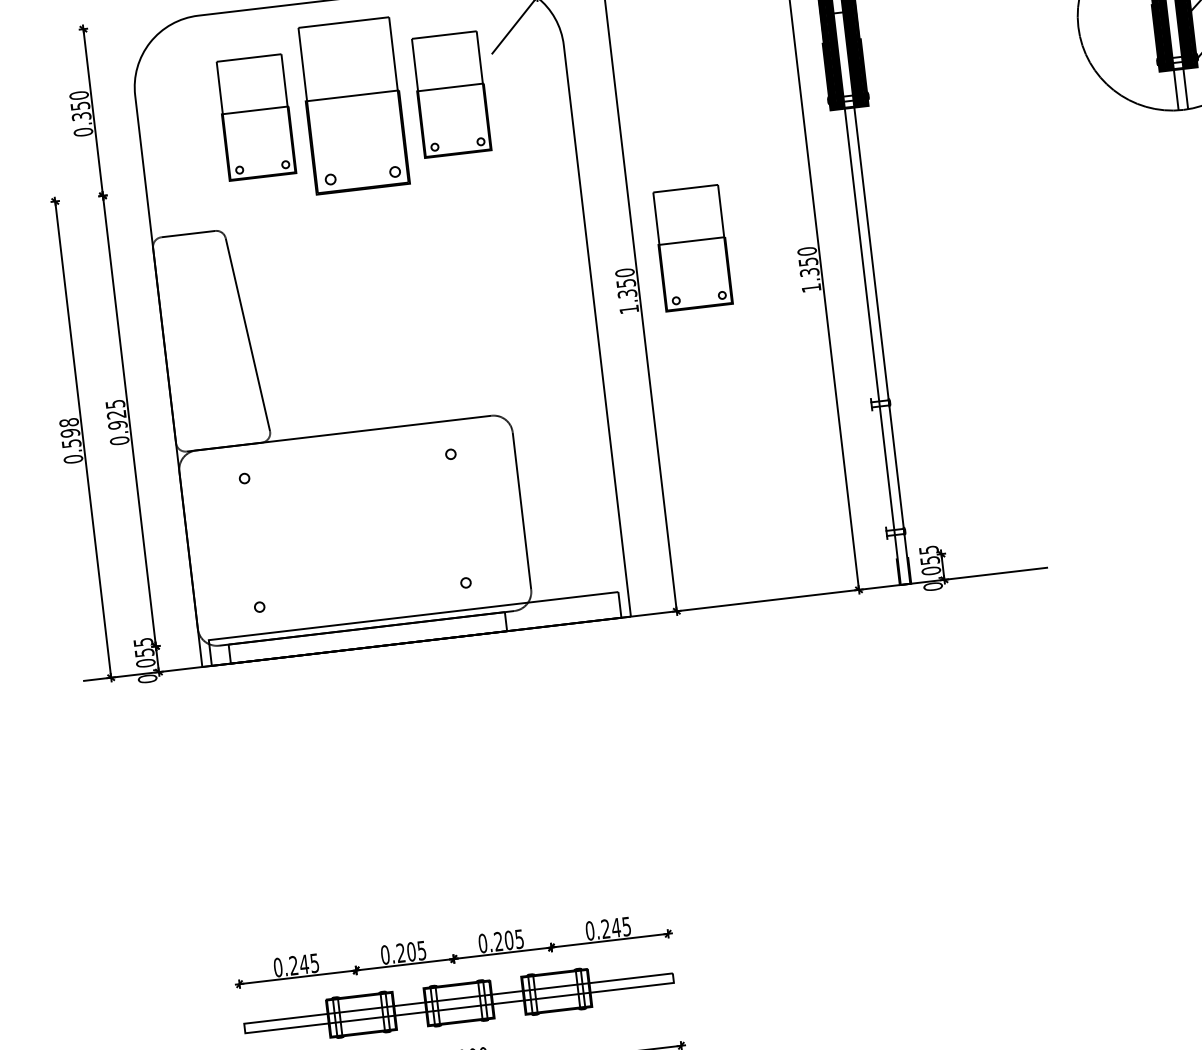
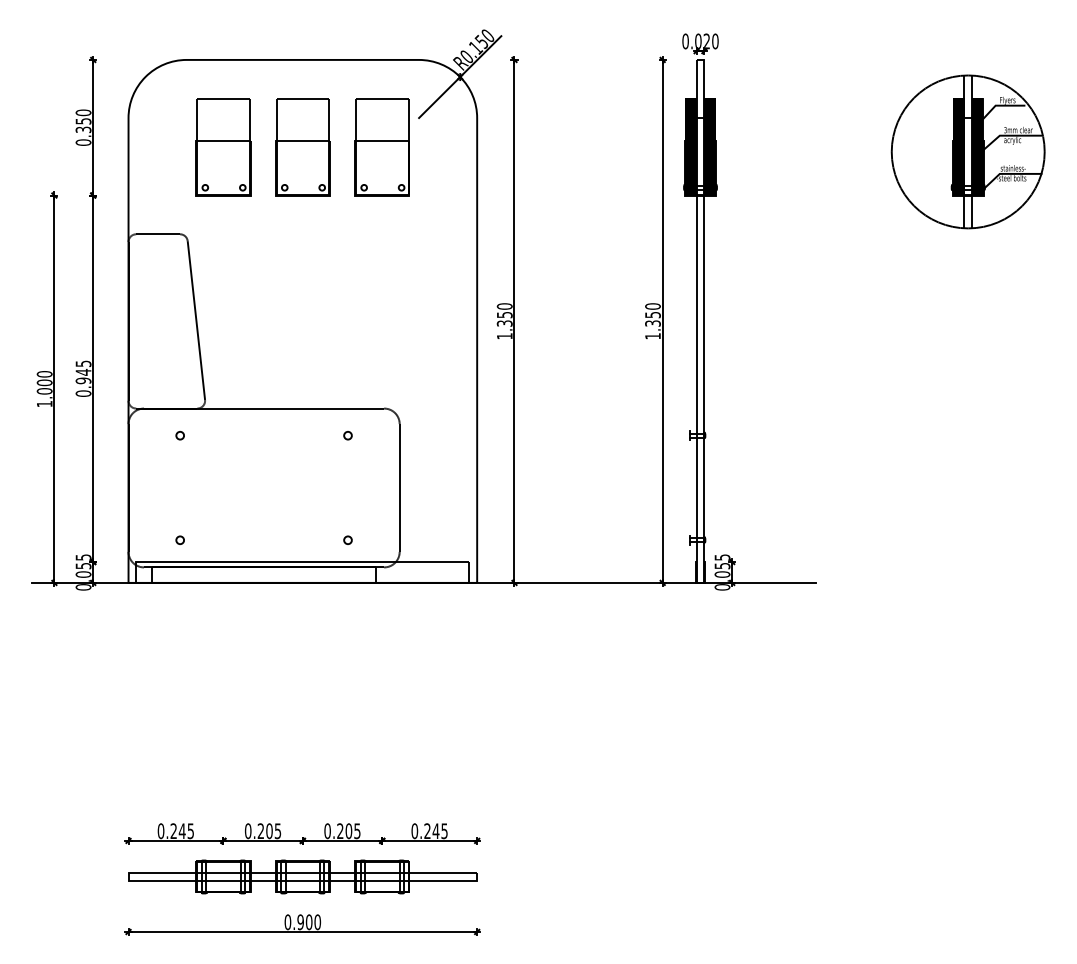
part: (353, 106) -> (302, 147), size x0.71
part: (692, 248) -> (561, 293), removed
text: (116, 413) -> (83, 371), 0.925 -> 0.945
text: (71, 441) -> (44, 389), 0.598 -> 1.000

